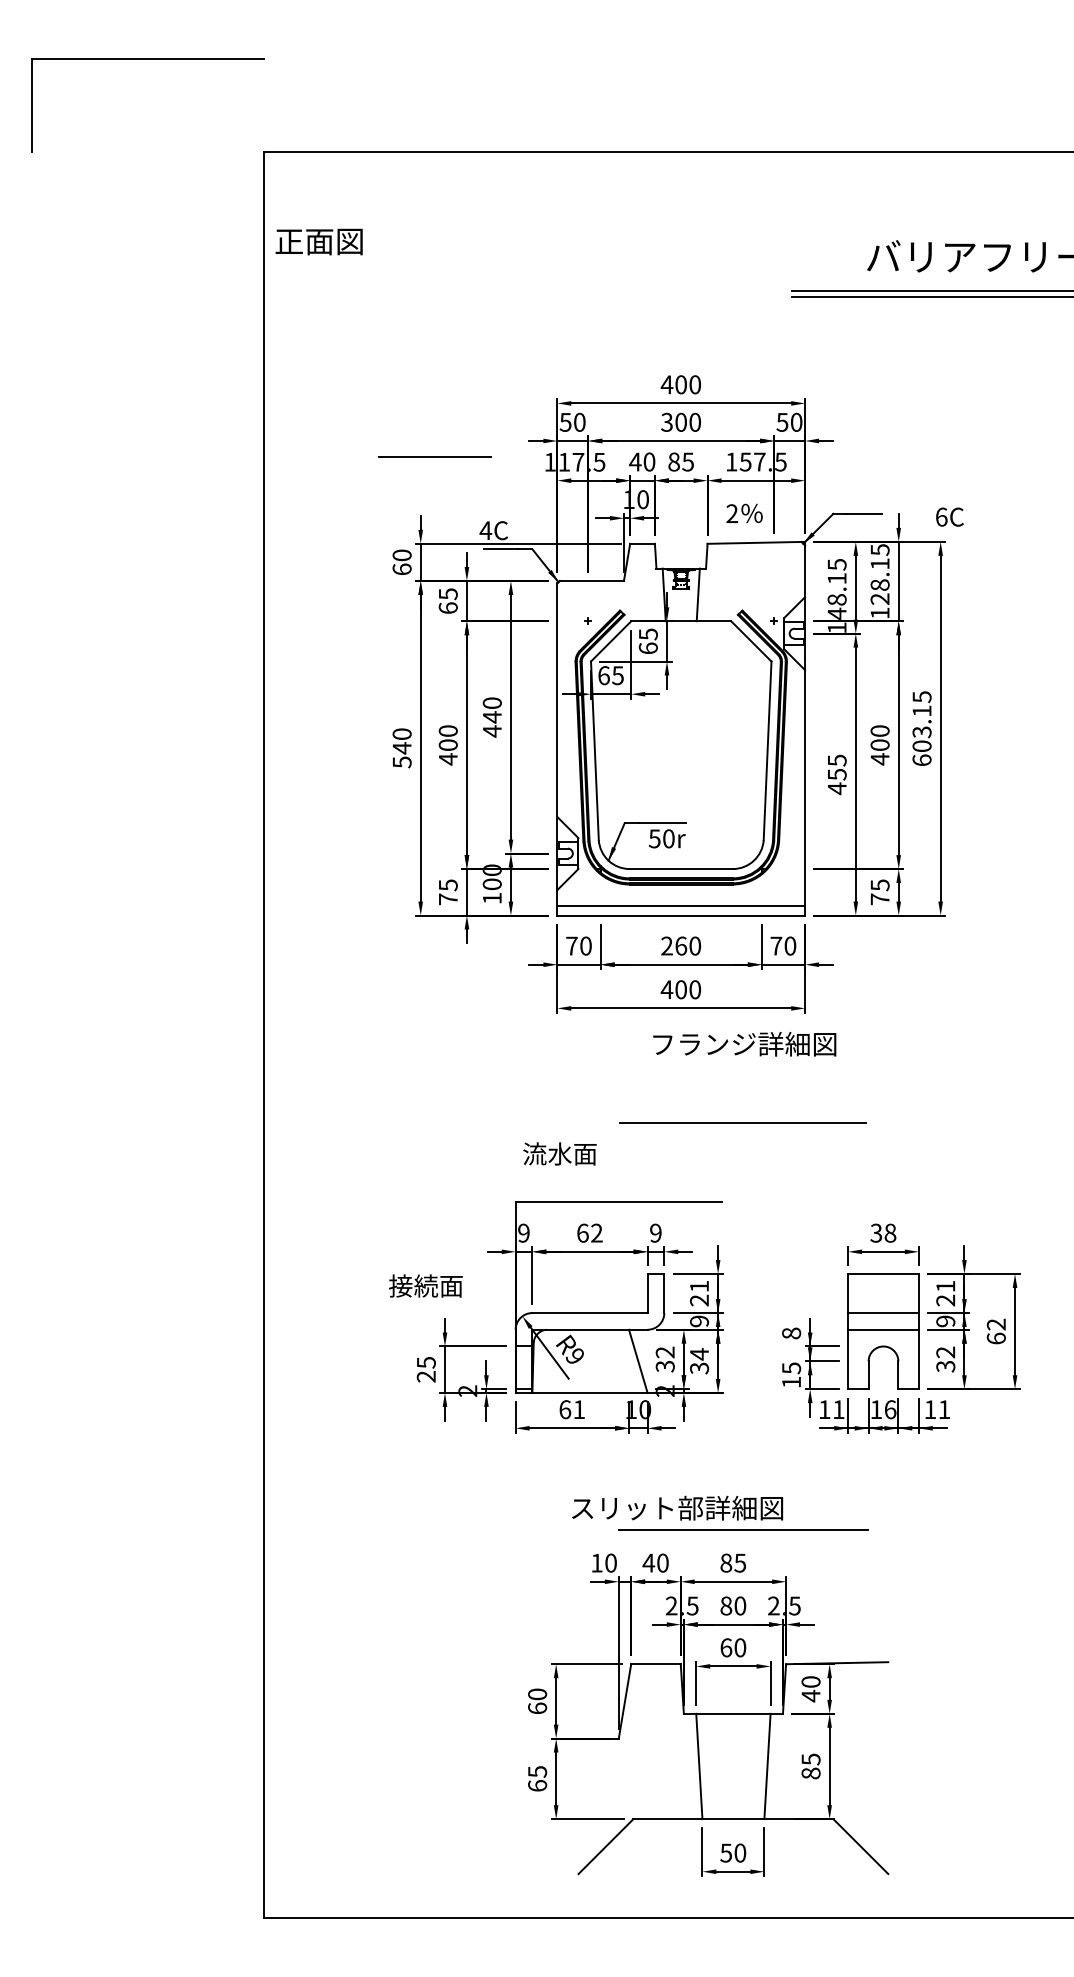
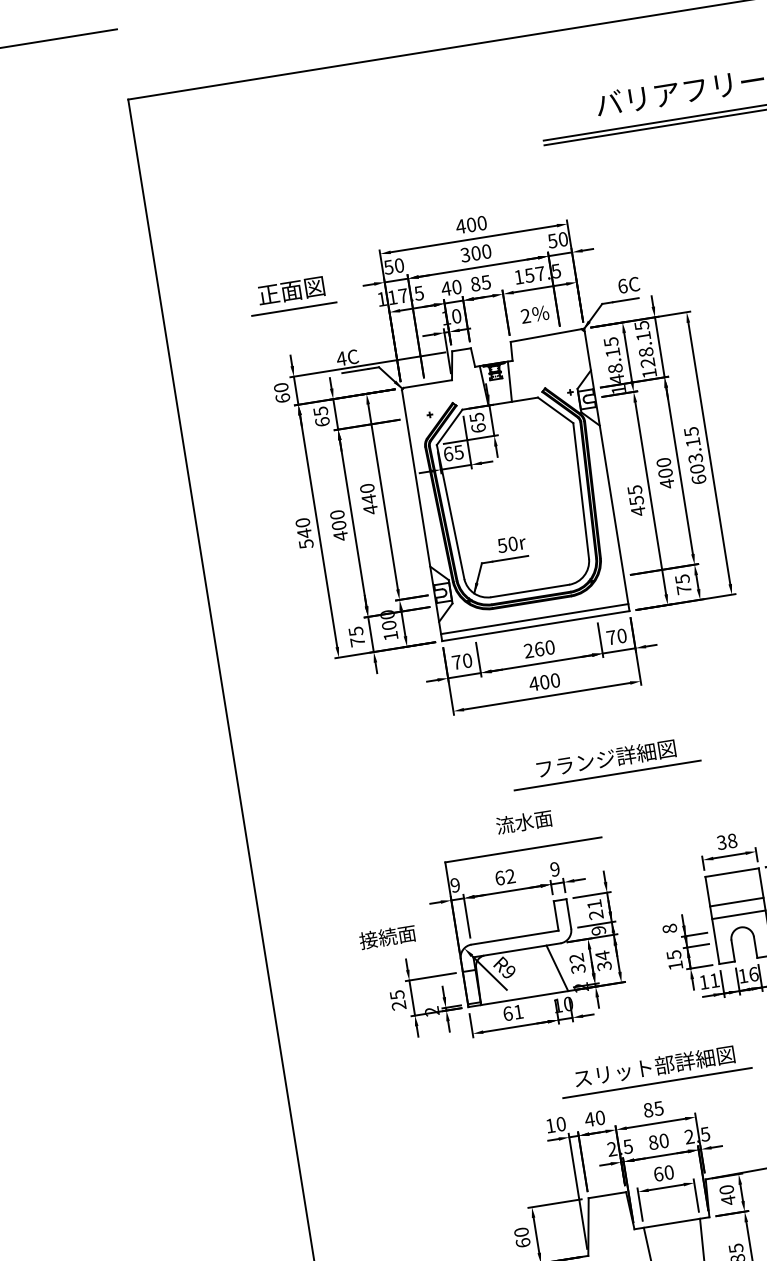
text: (318, 241) -> (290, 290), moved
text: (949, 516) -> (628, 284), moved
text: (666, 838) -> (511, 543), moved
text: (744, 1044) -> (606, 759), moved
text: (559, 1153) -> (523, 821), moved
text: (677, 1507) -> (654, 1066), moved

